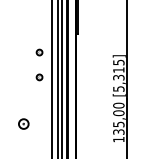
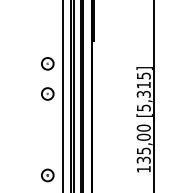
part: (39, 52) -> (47, 63), size x1.67
part: (39, 77) -> (47, 93), size x1.67
part: (23, 124) -> (47, 175), moved

